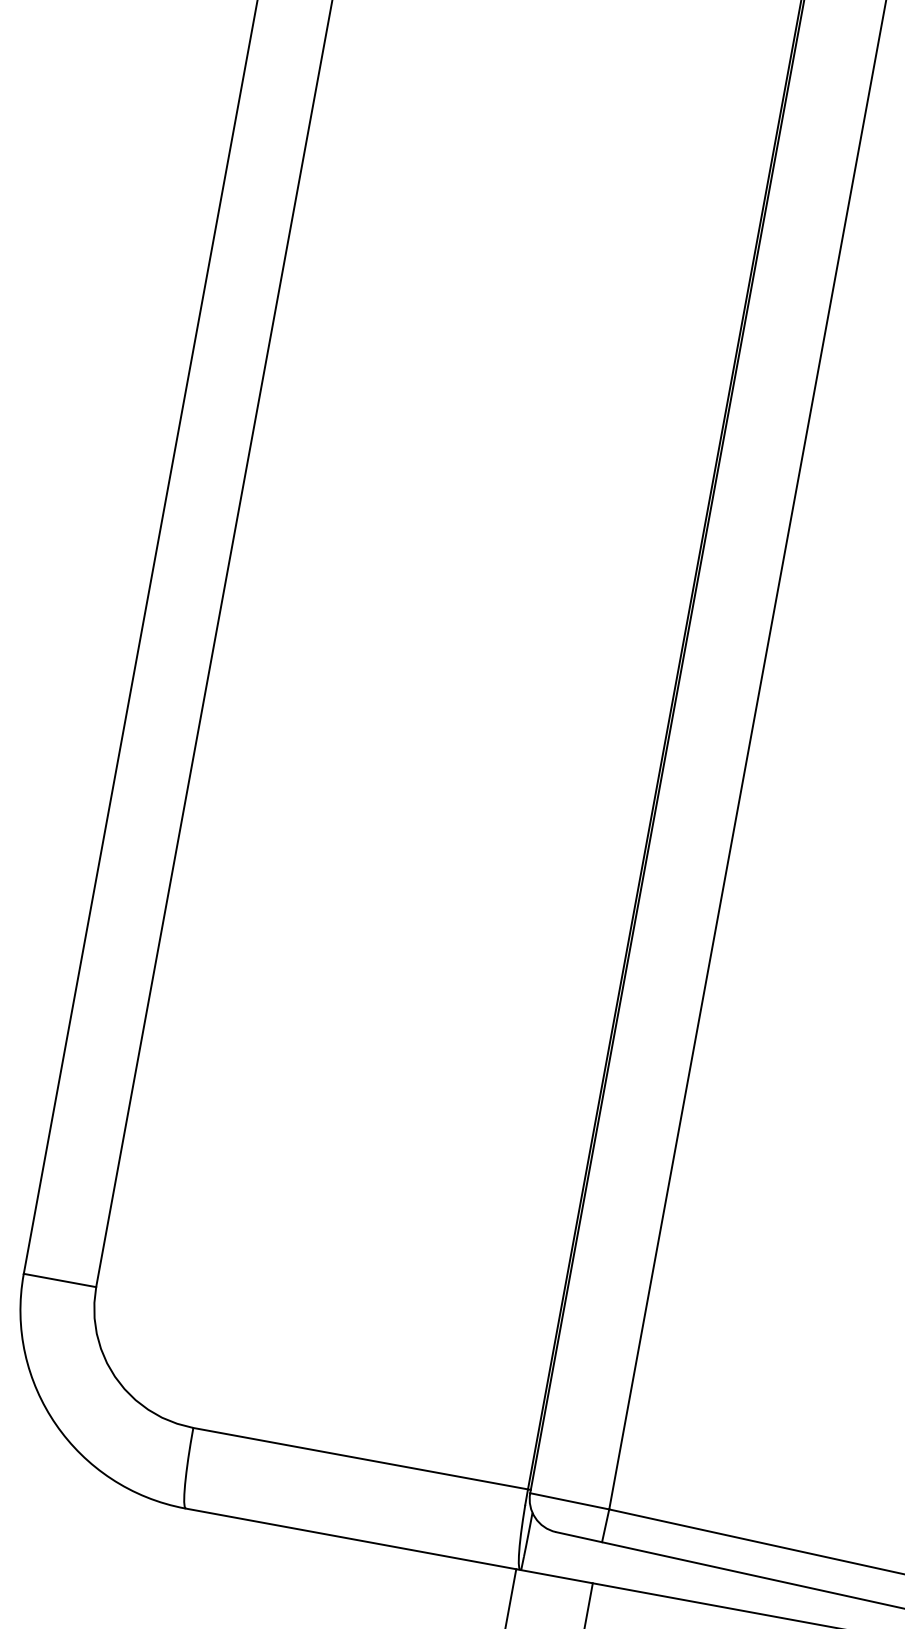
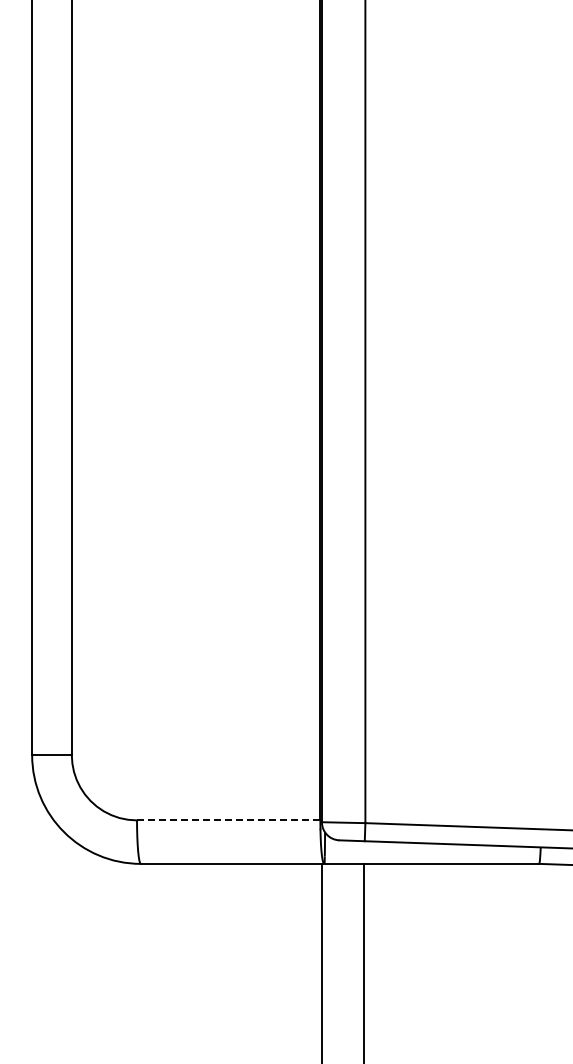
line: (362, 1459) -> (229, 820), solid -> dashed

